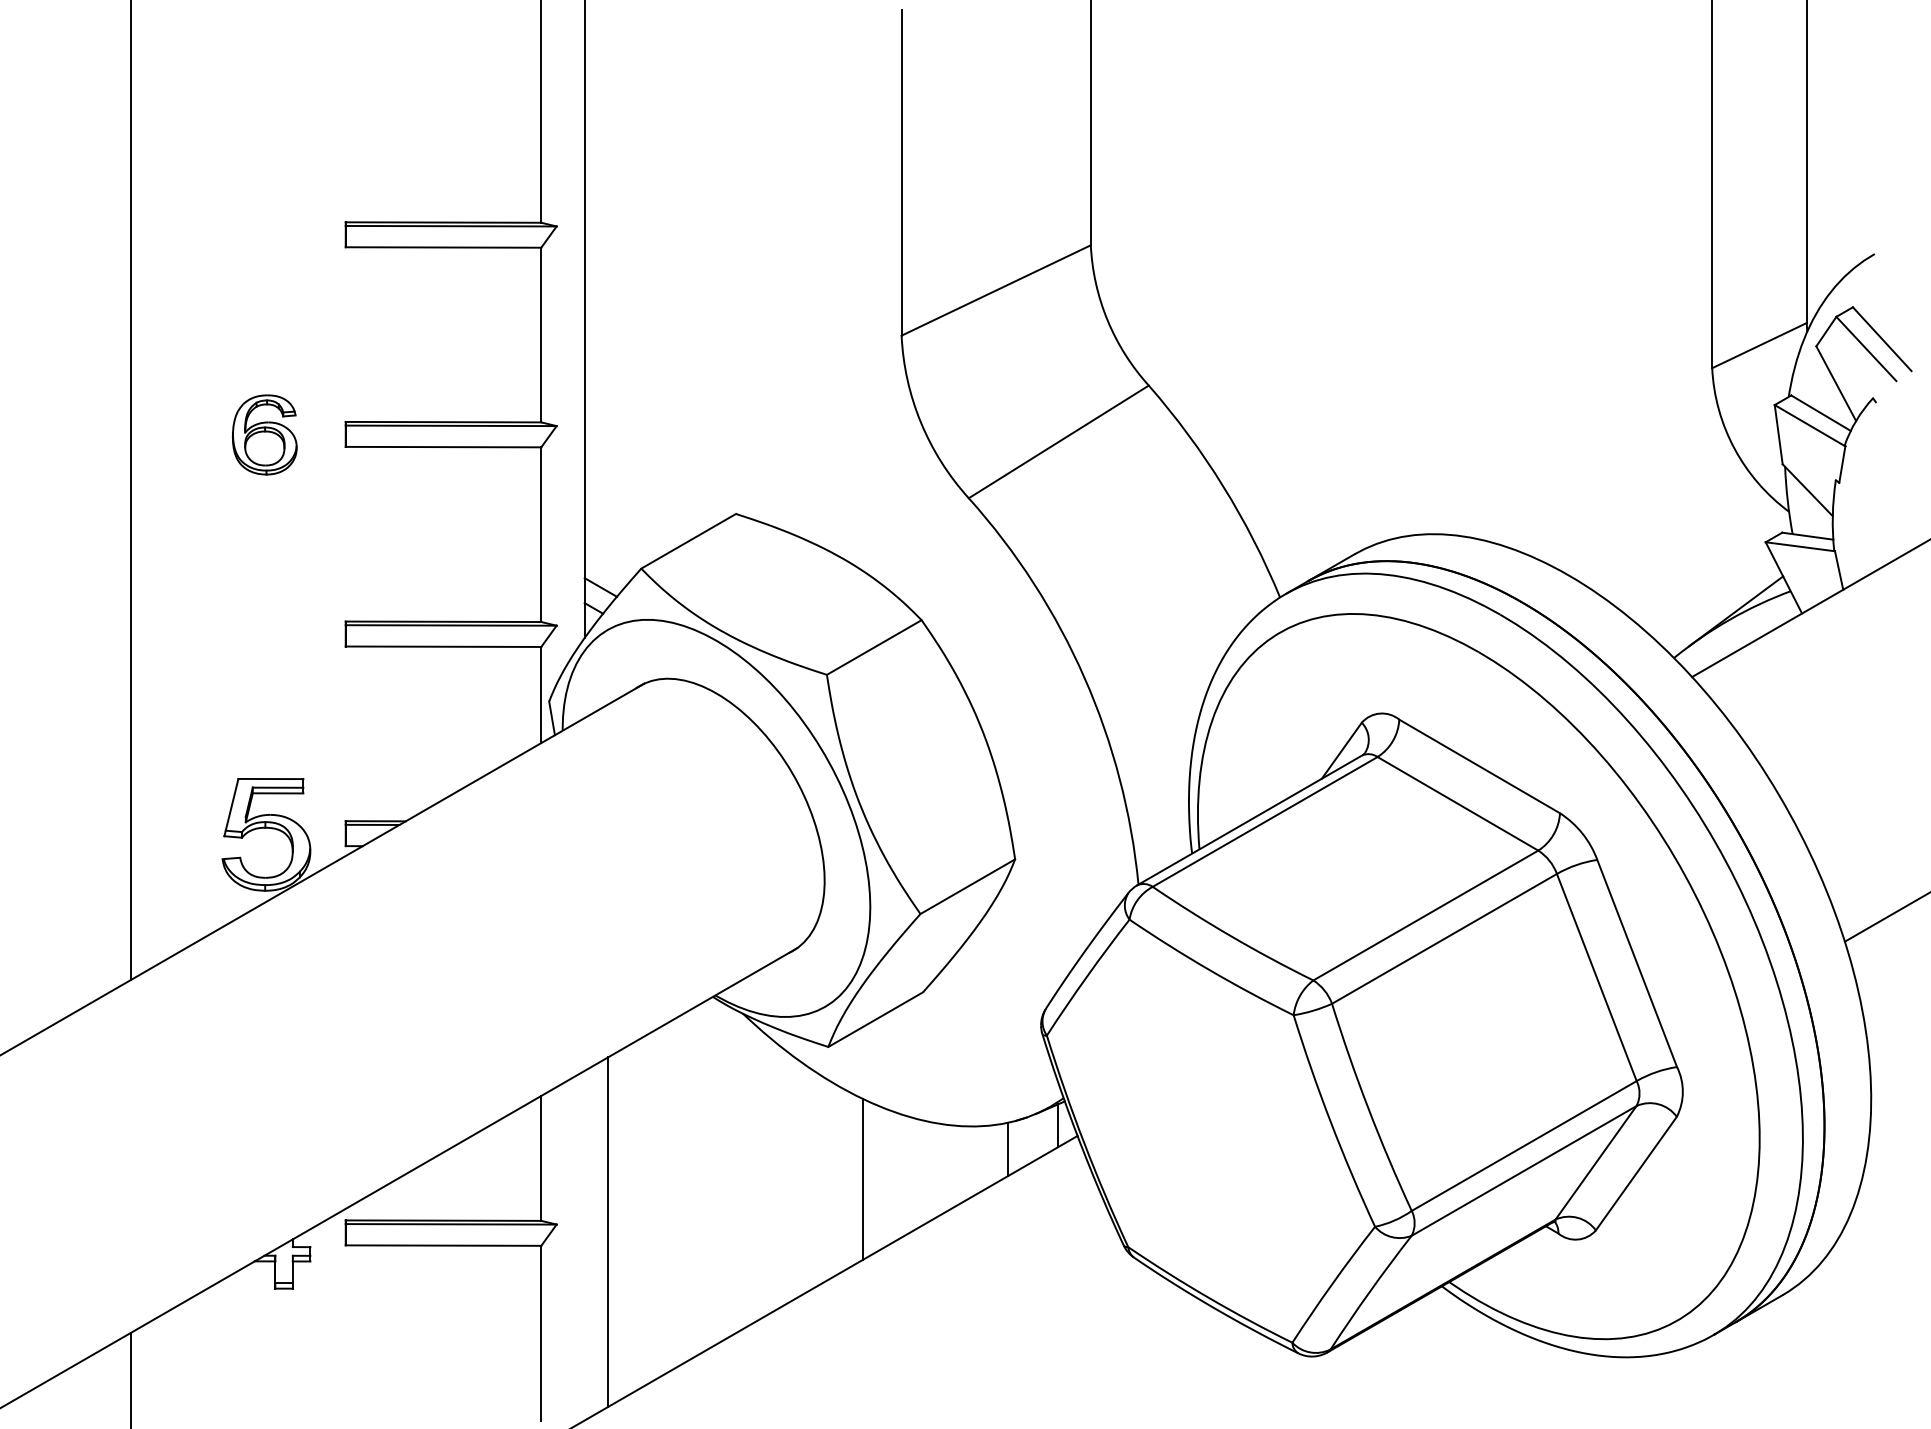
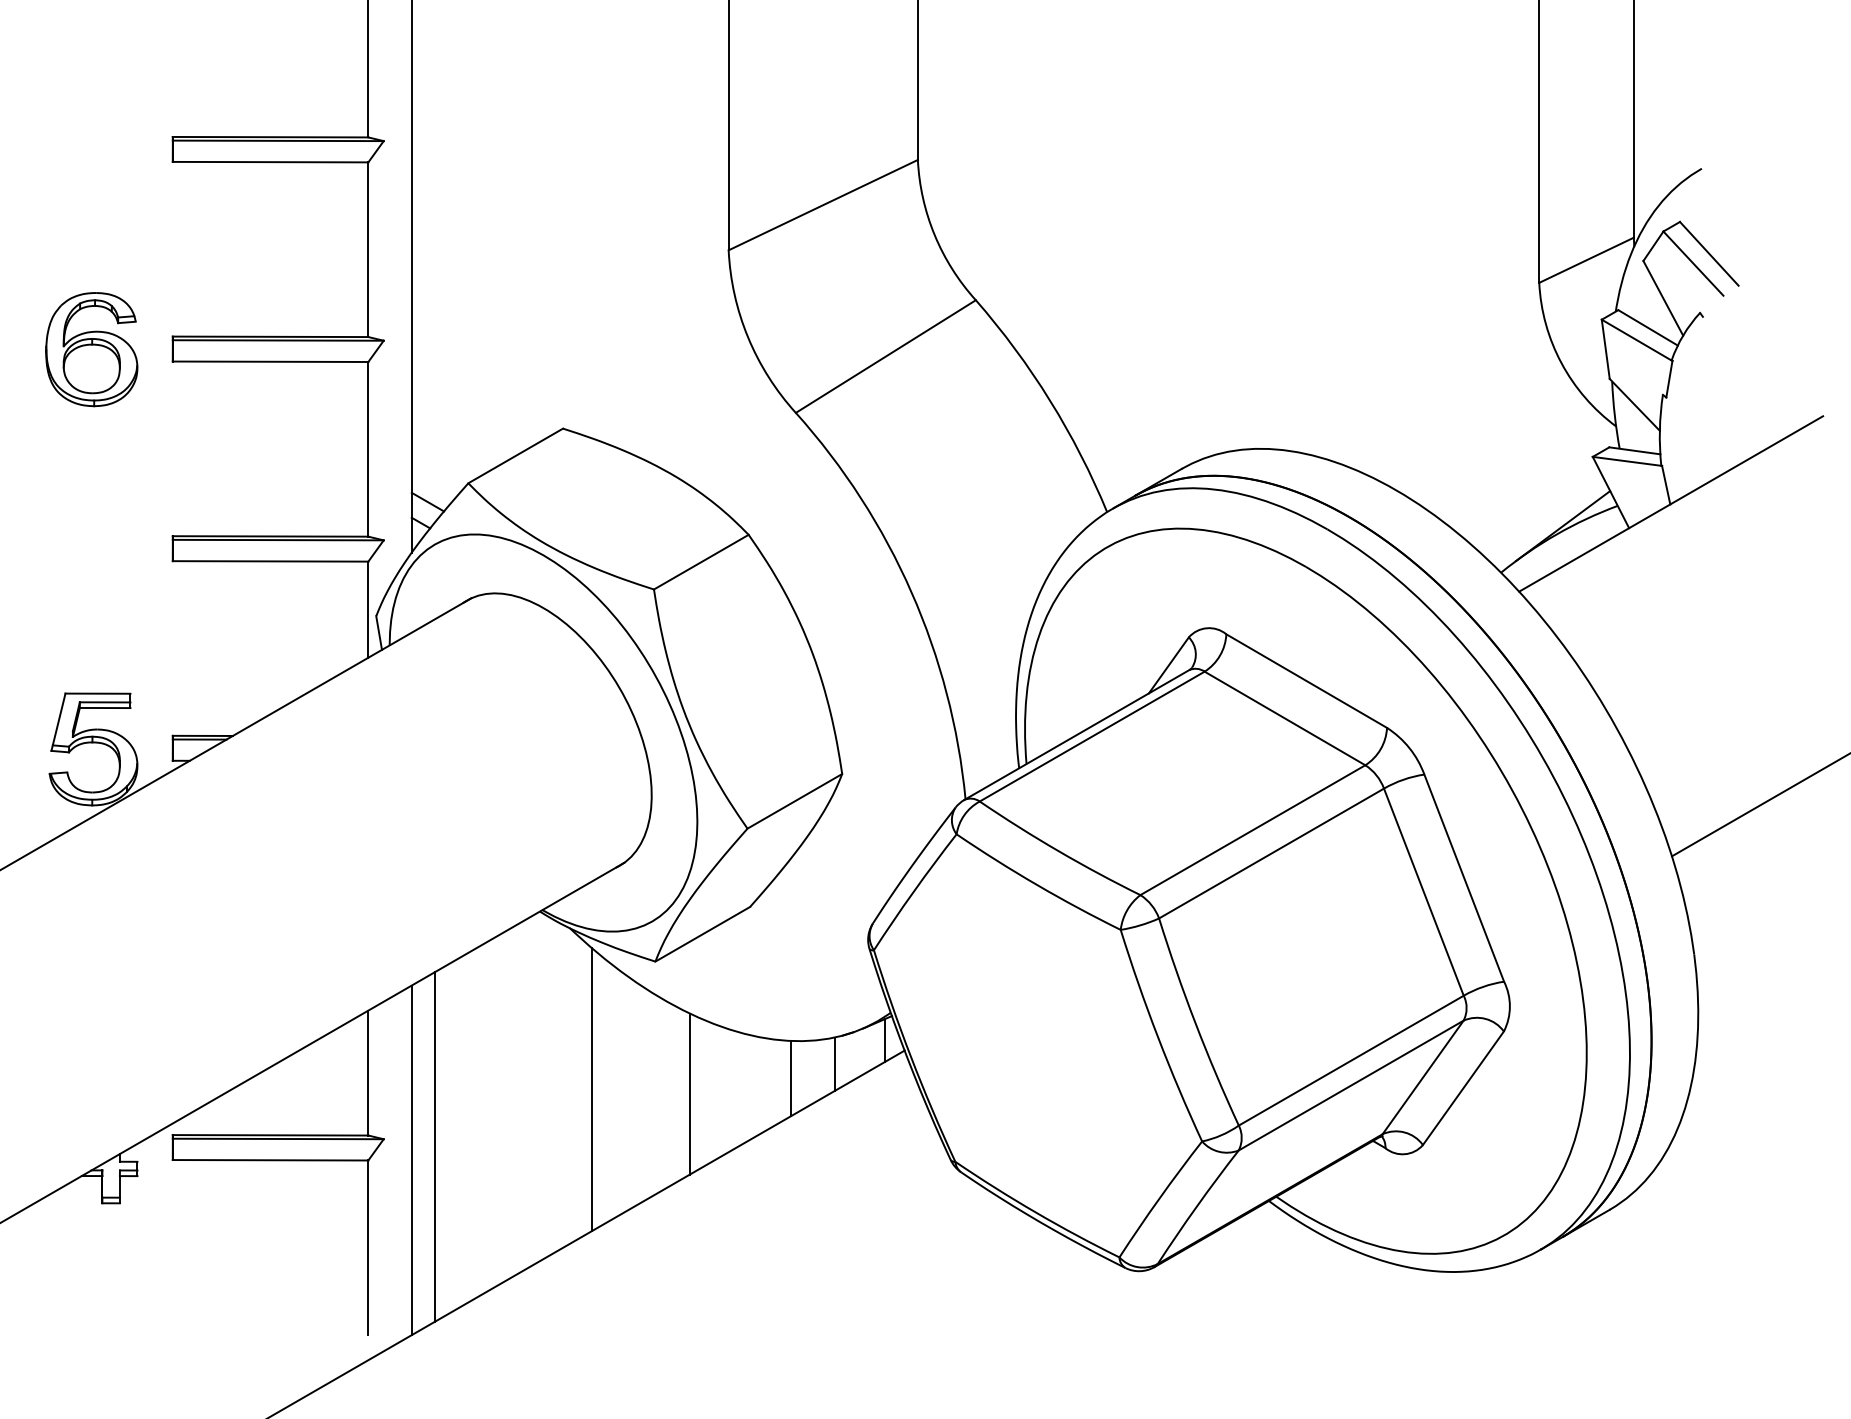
part: (264, 434) -> (91, 349), size x1.43
line: (964, 1163) -> (791, 1078), added
line: (764, 1174) -> (591, 1089), added
line: (584, 1245) -> (411, 1160), added

